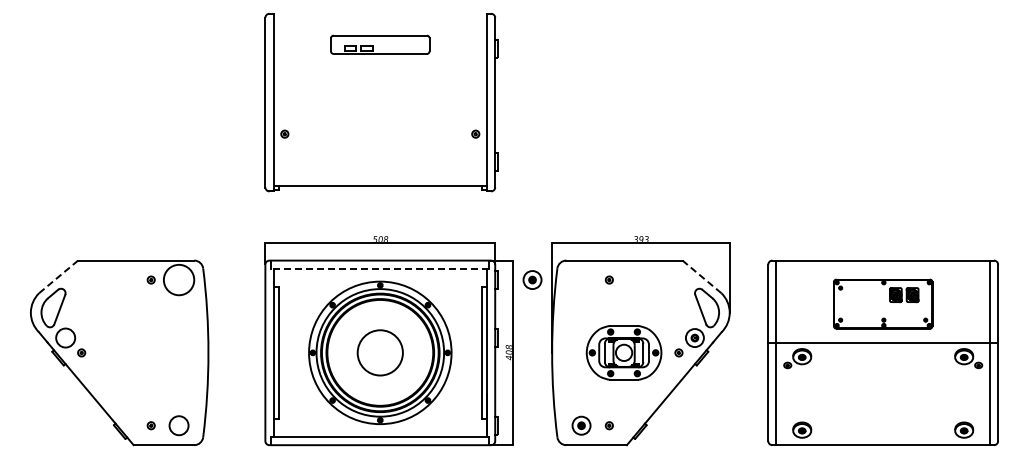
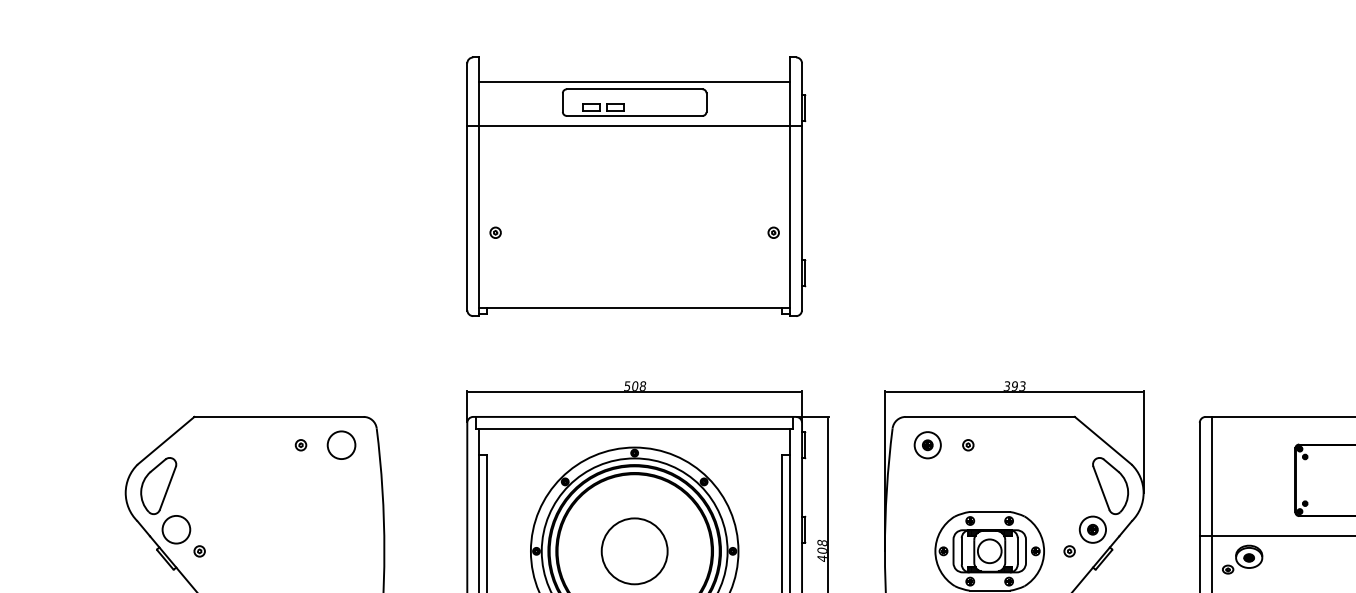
line: (380, 30) -> (634, 81), added
line: (380, 60) -> (634, 125), added
line: (379, 268) -> (633, 428), dashed -> solid
line: (58, 276) -> (165, 440), dashed -> solid
line: (701, 276) -> (1102, 440), dashed -> solid
circle: (178, 279) -> (340, 444), size x0.62
part: (532, 279) -> (927, 444), moved

